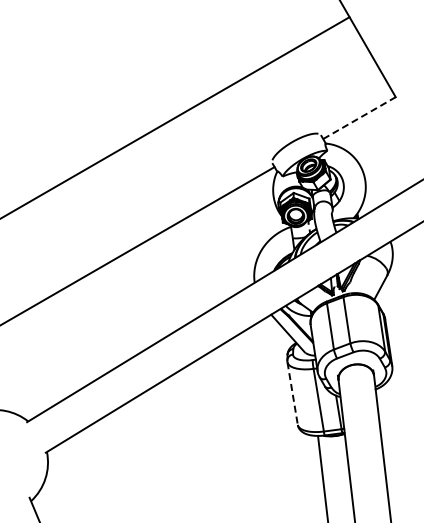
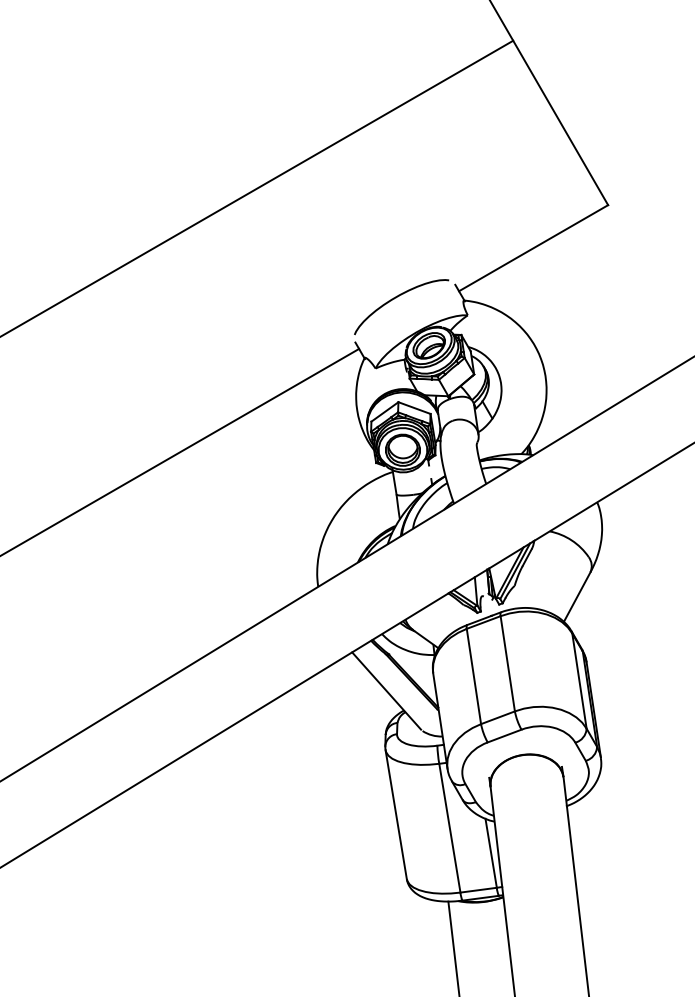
line: (359, 118) -> (533, 249), dashed -> solid
line: (292, 393) -> (395, 814), dashed -> solid

